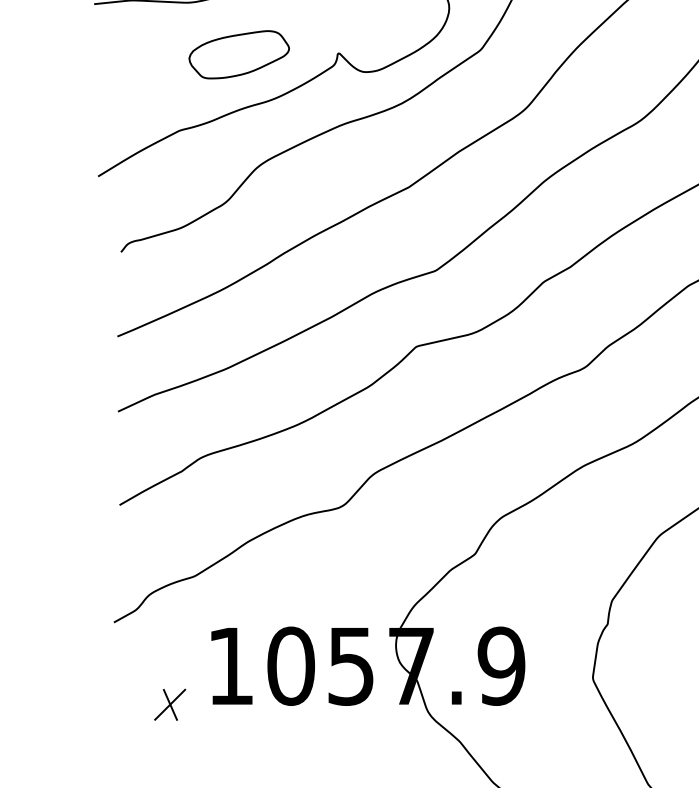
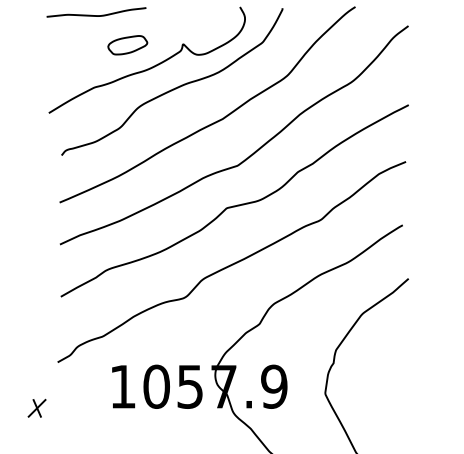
part: (238, 55) -> (127, 45), size x0.7
part: (169, 703) -> (36, 407), moved

